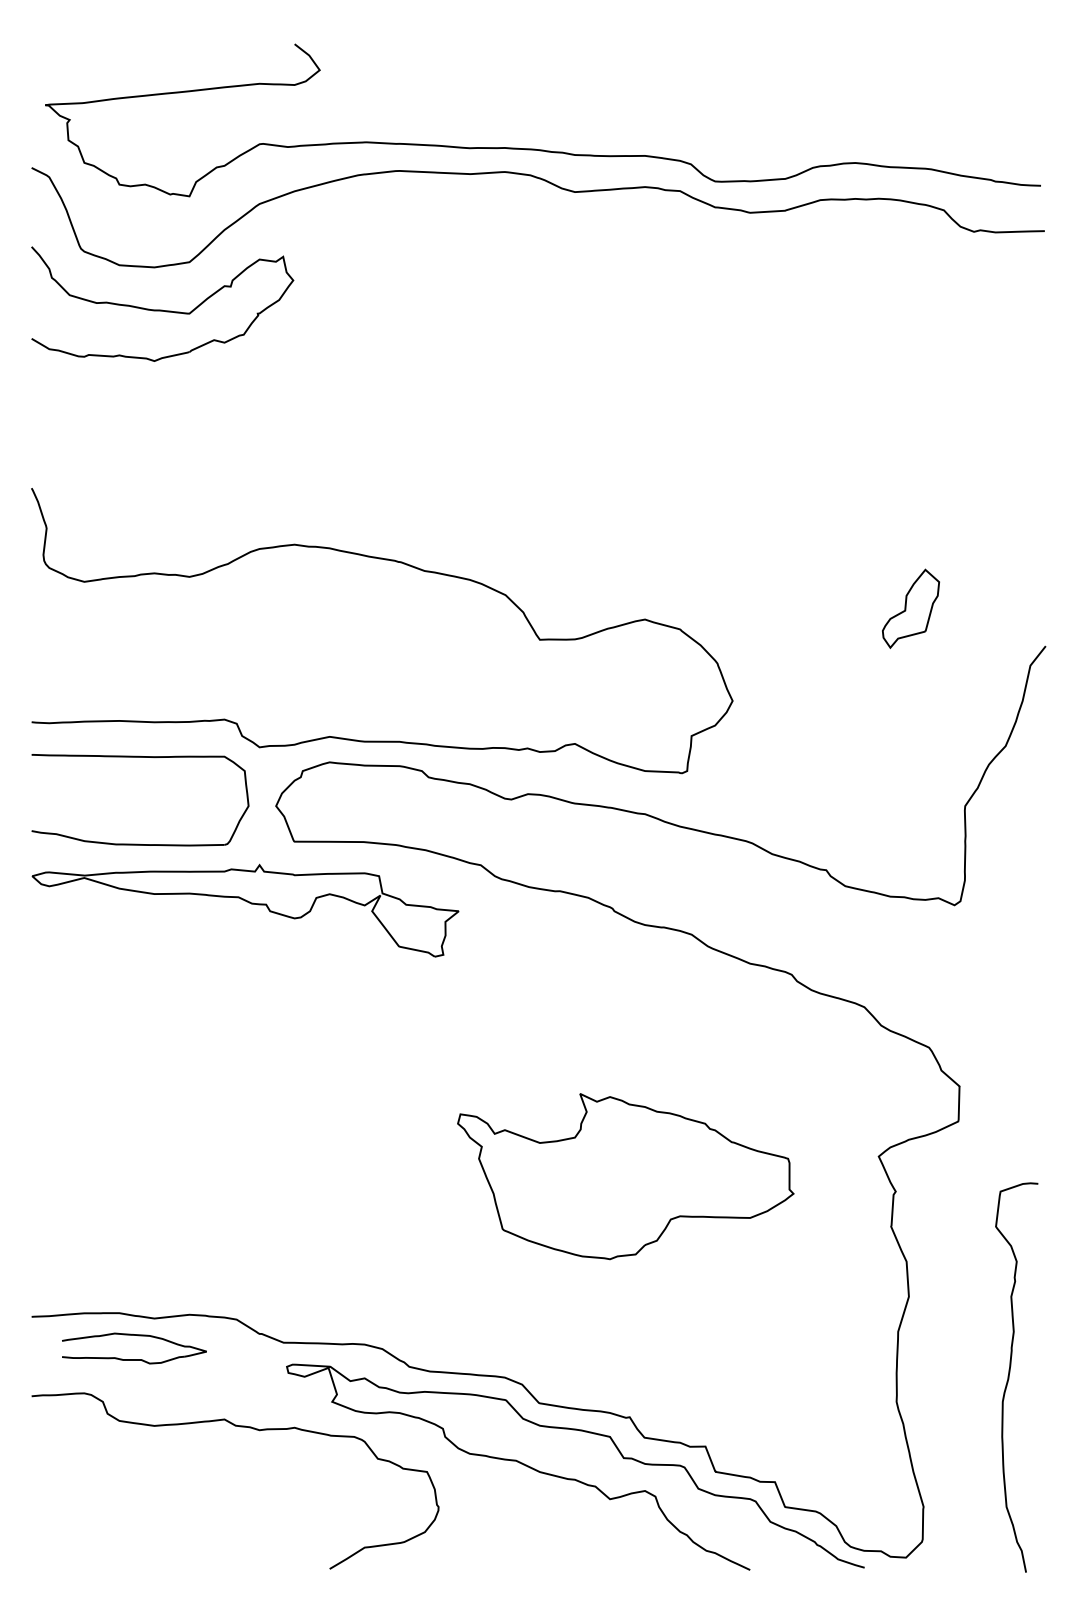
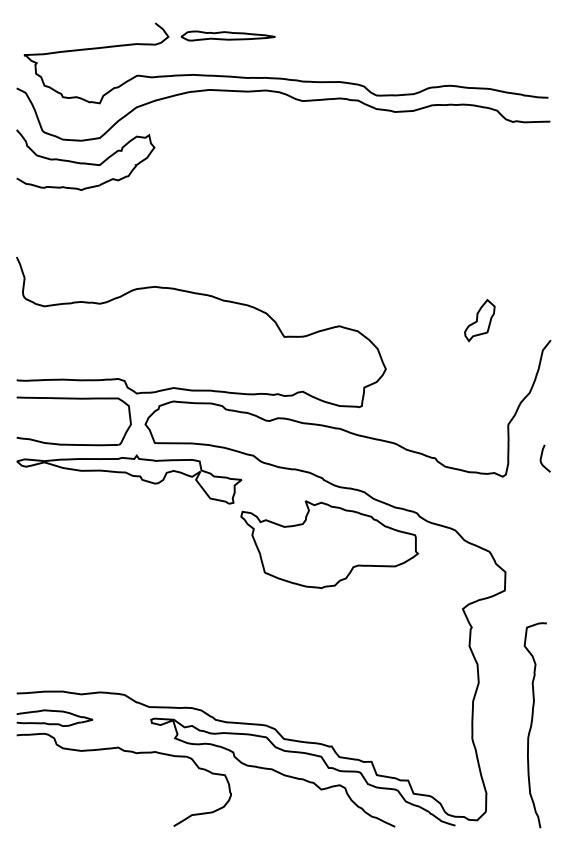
part: (431, 67) -> (227, 35), added
curve: (1029, 866) -> (542, 456), added
part: (625, 1176) -> (329, 544), moved
part: (133, 1347) -> (54, 717), moved

